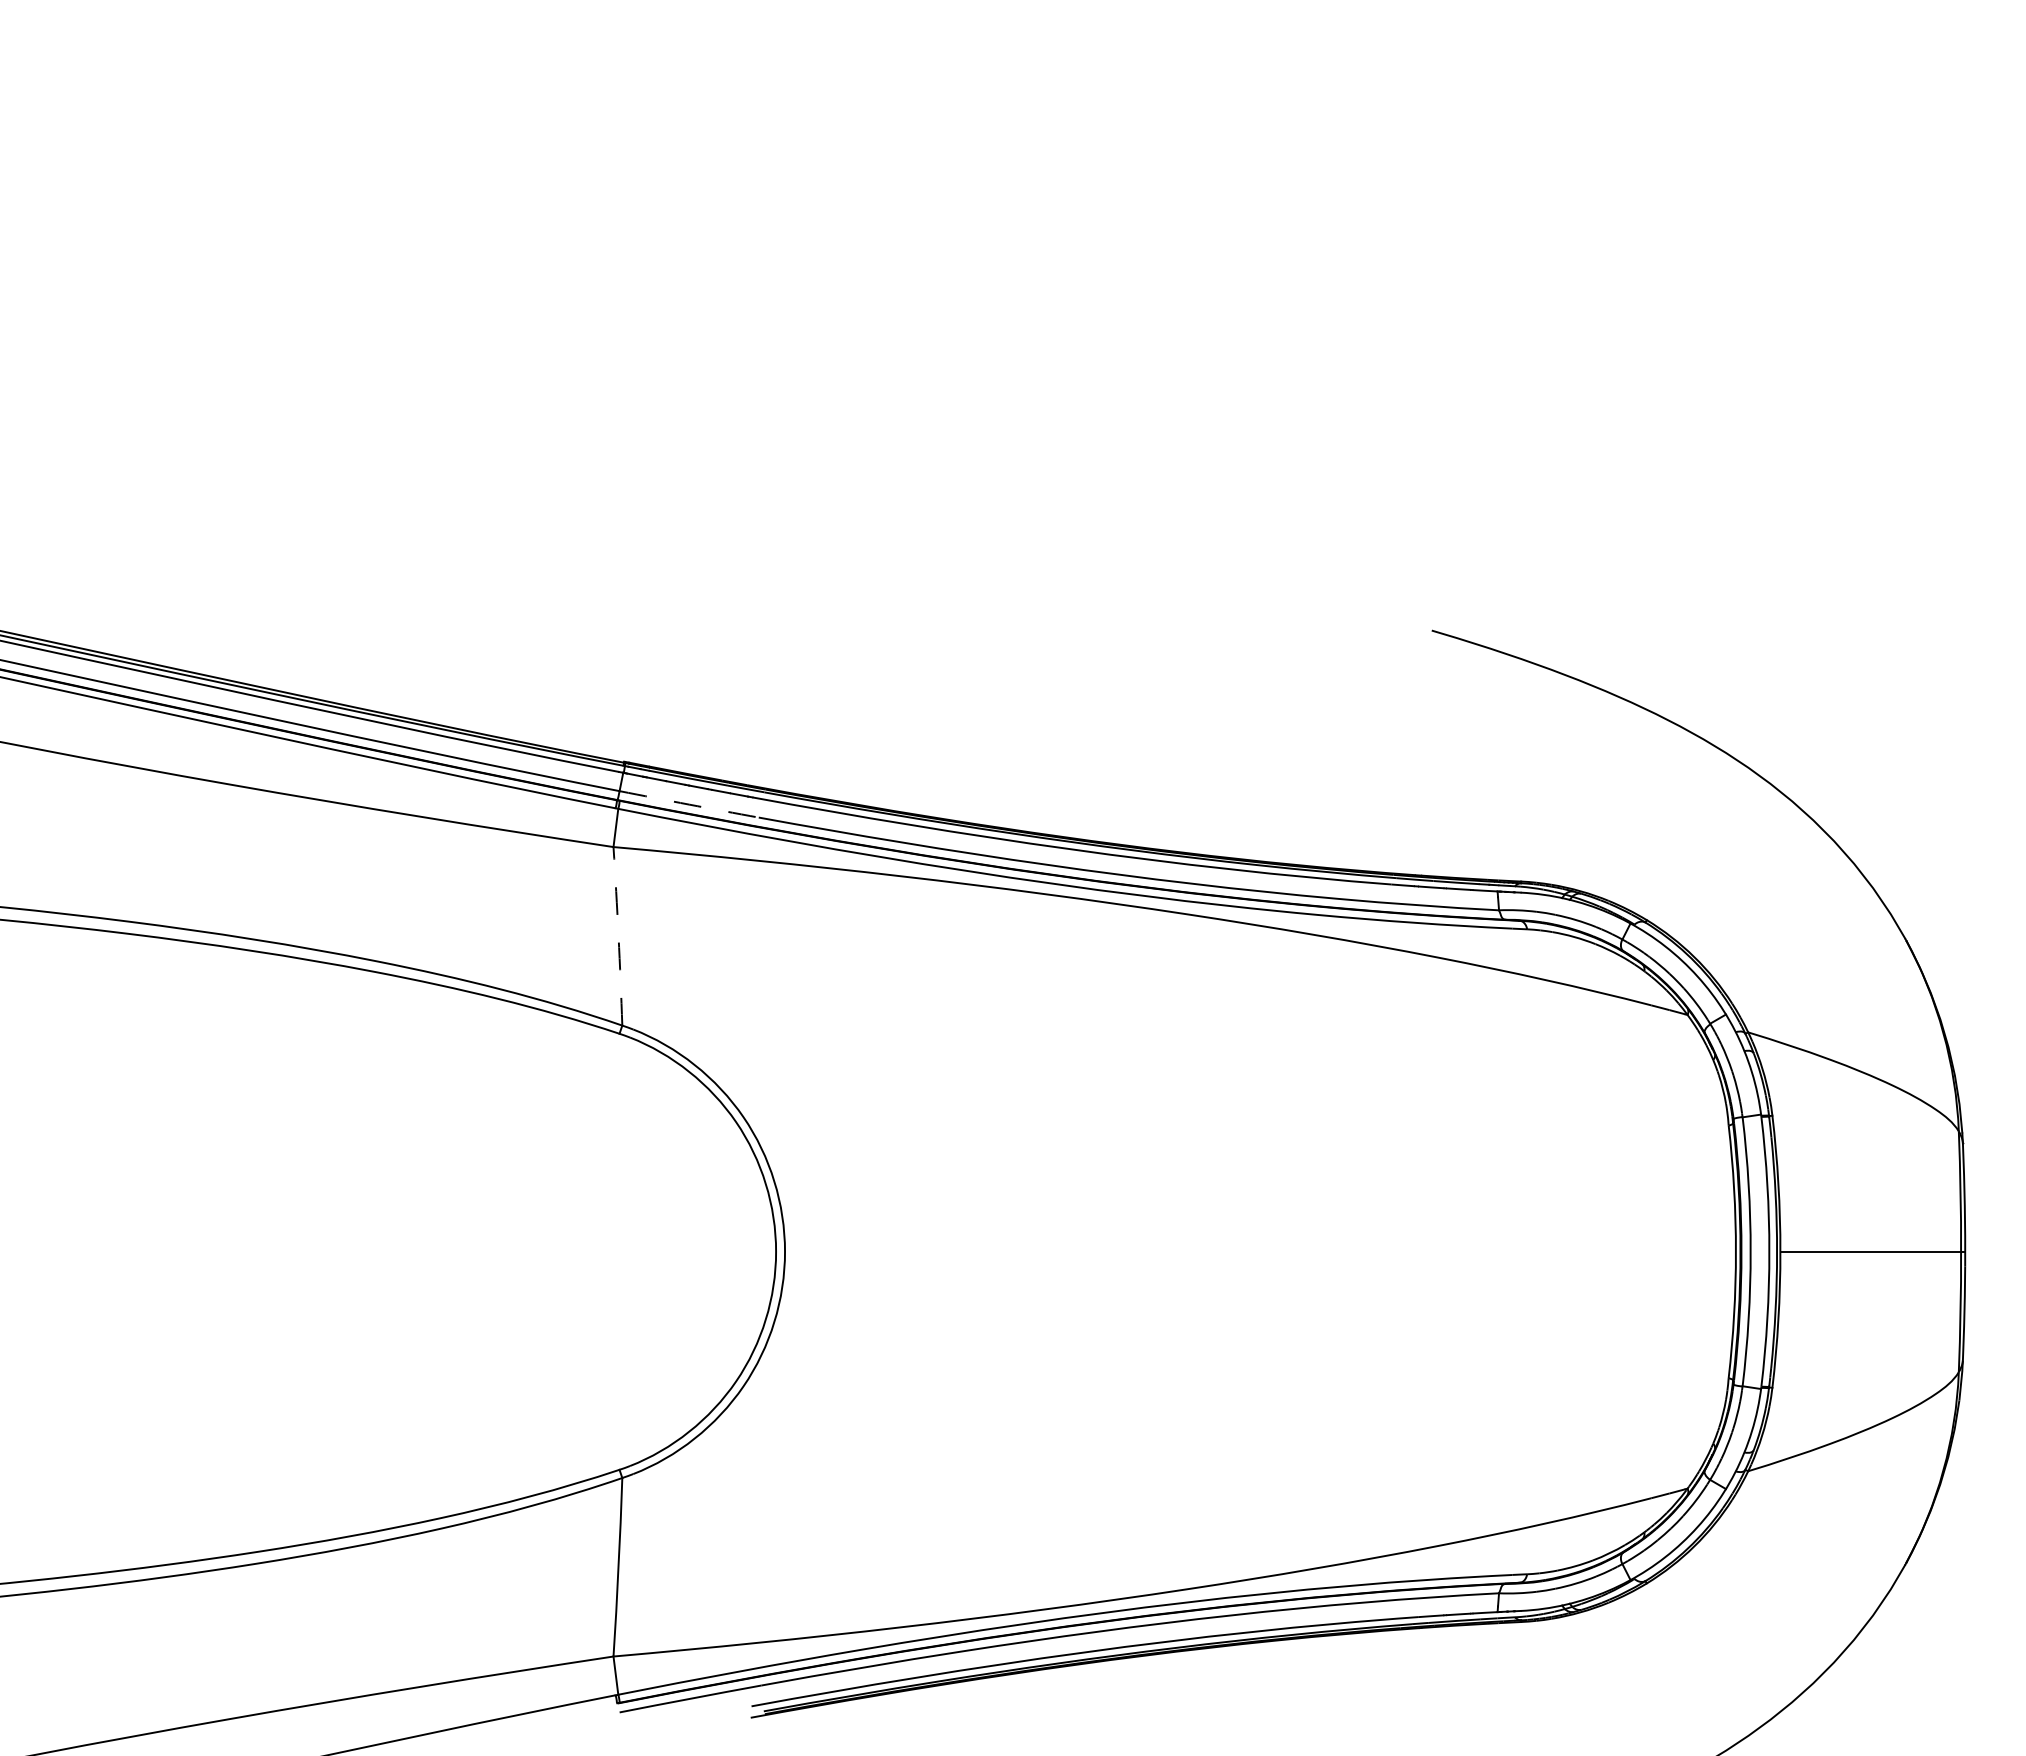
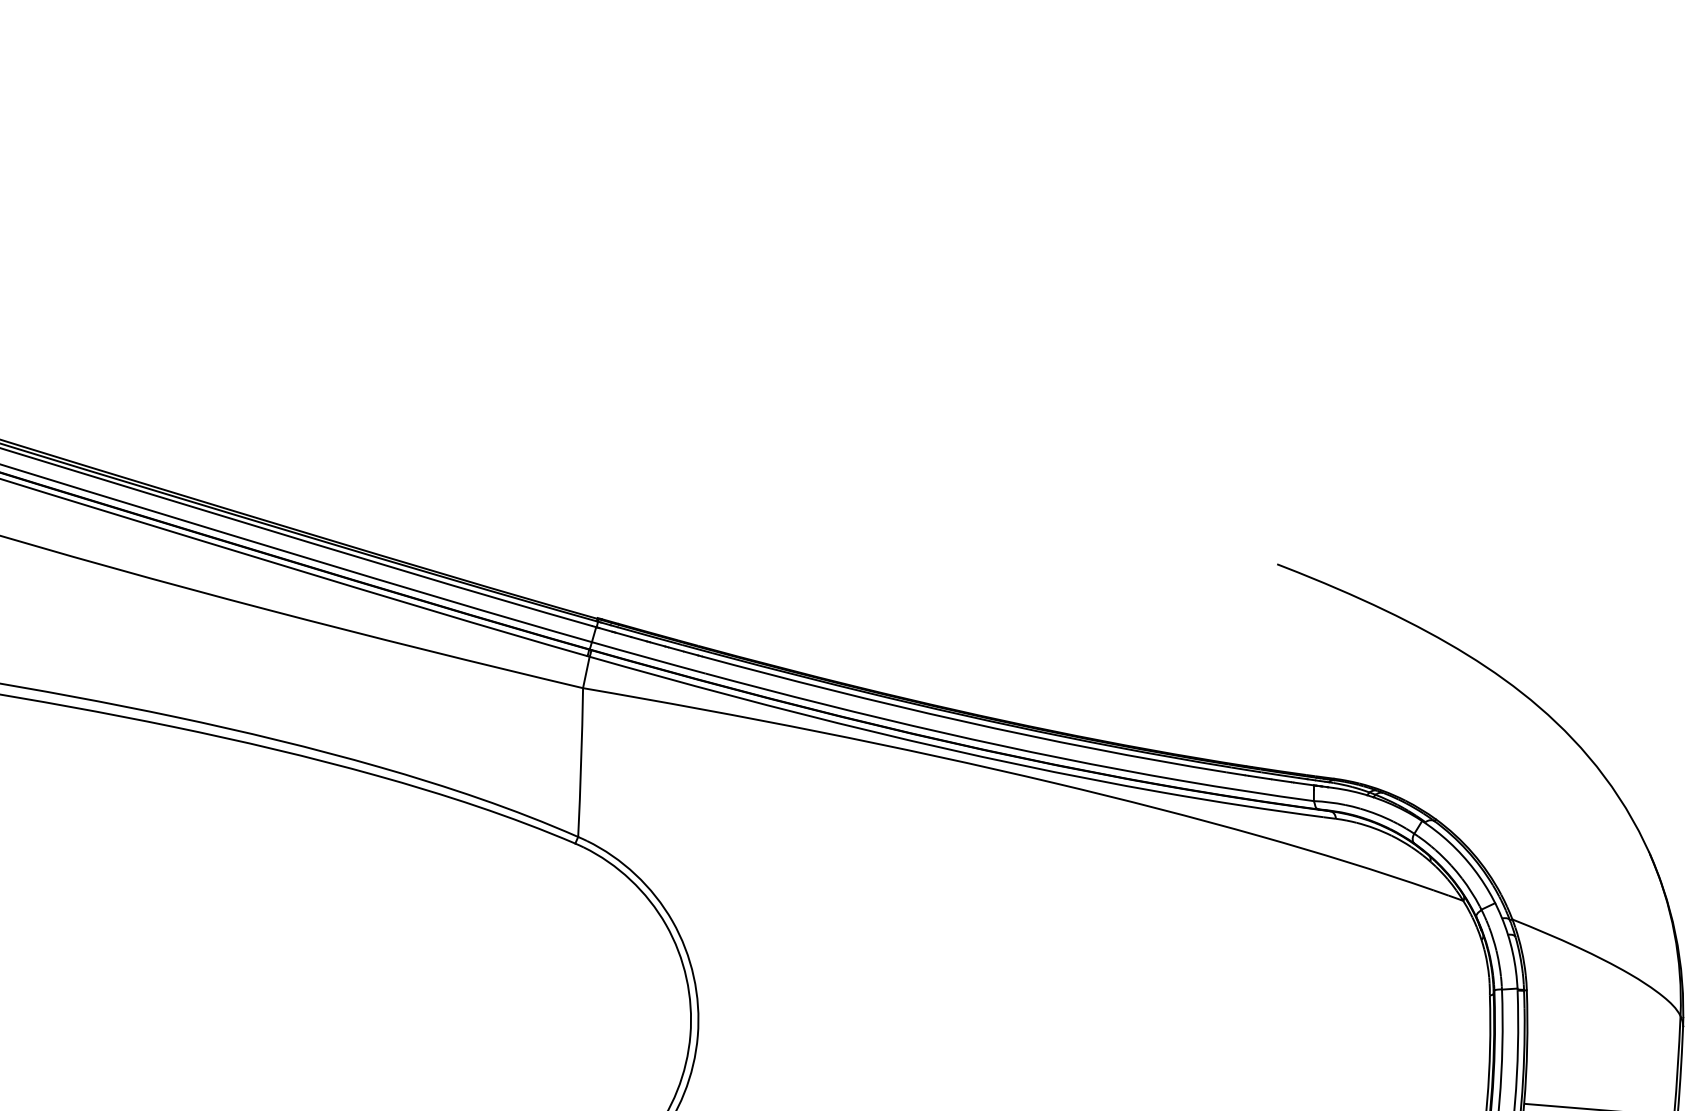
arc: (689, 804) -> (649, 658), dashed -> solid
arc: (618, 936) -> (581, 762), dashed -> solid

